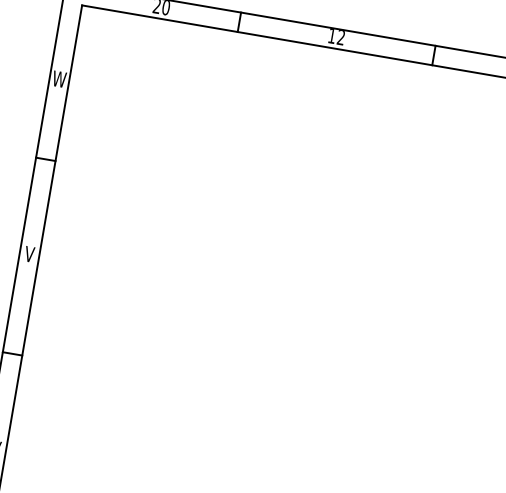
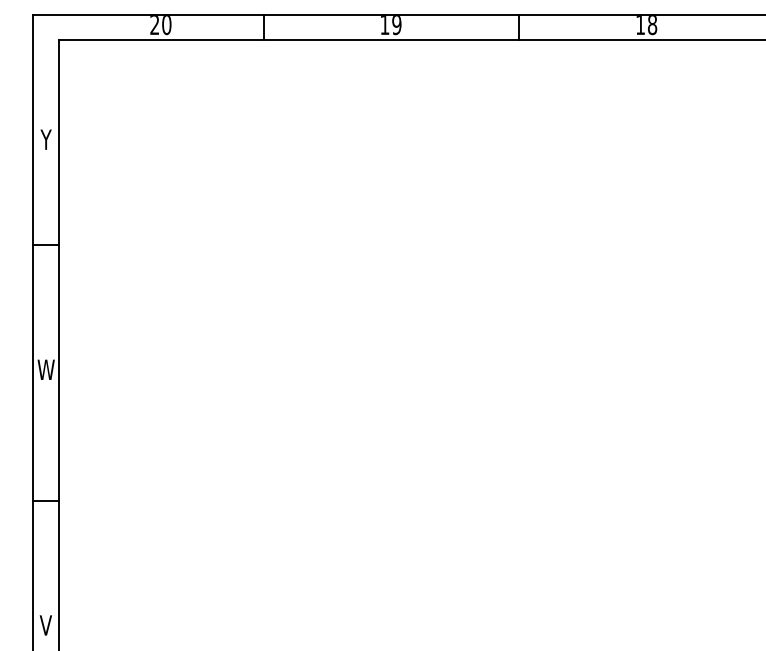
text: (340, 37) -> (396, 25), 12 -> 19
text: (58, 79) -> (45, 139), W -> Y
text: (29, 254) -> (45, 369), V -> W

